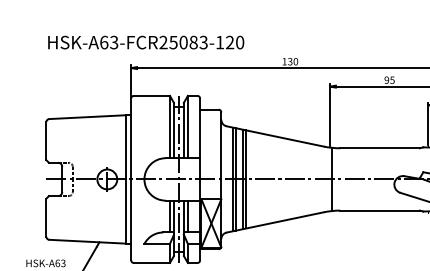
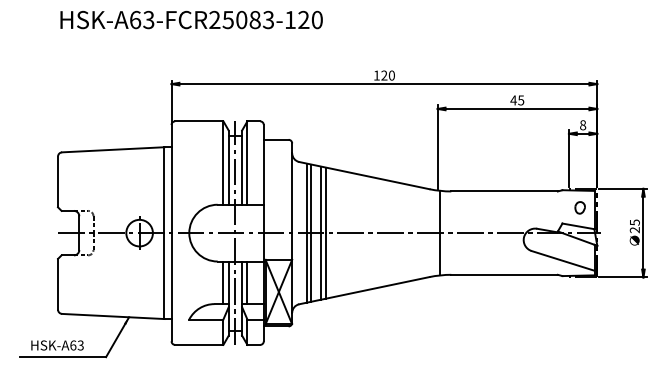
text: (146, 42) -> (191, 19), moved
text: (290, 61) -> (384, 75), 130 -> 120
text: (386, 80) -> (513, 100), 95 -> 45

